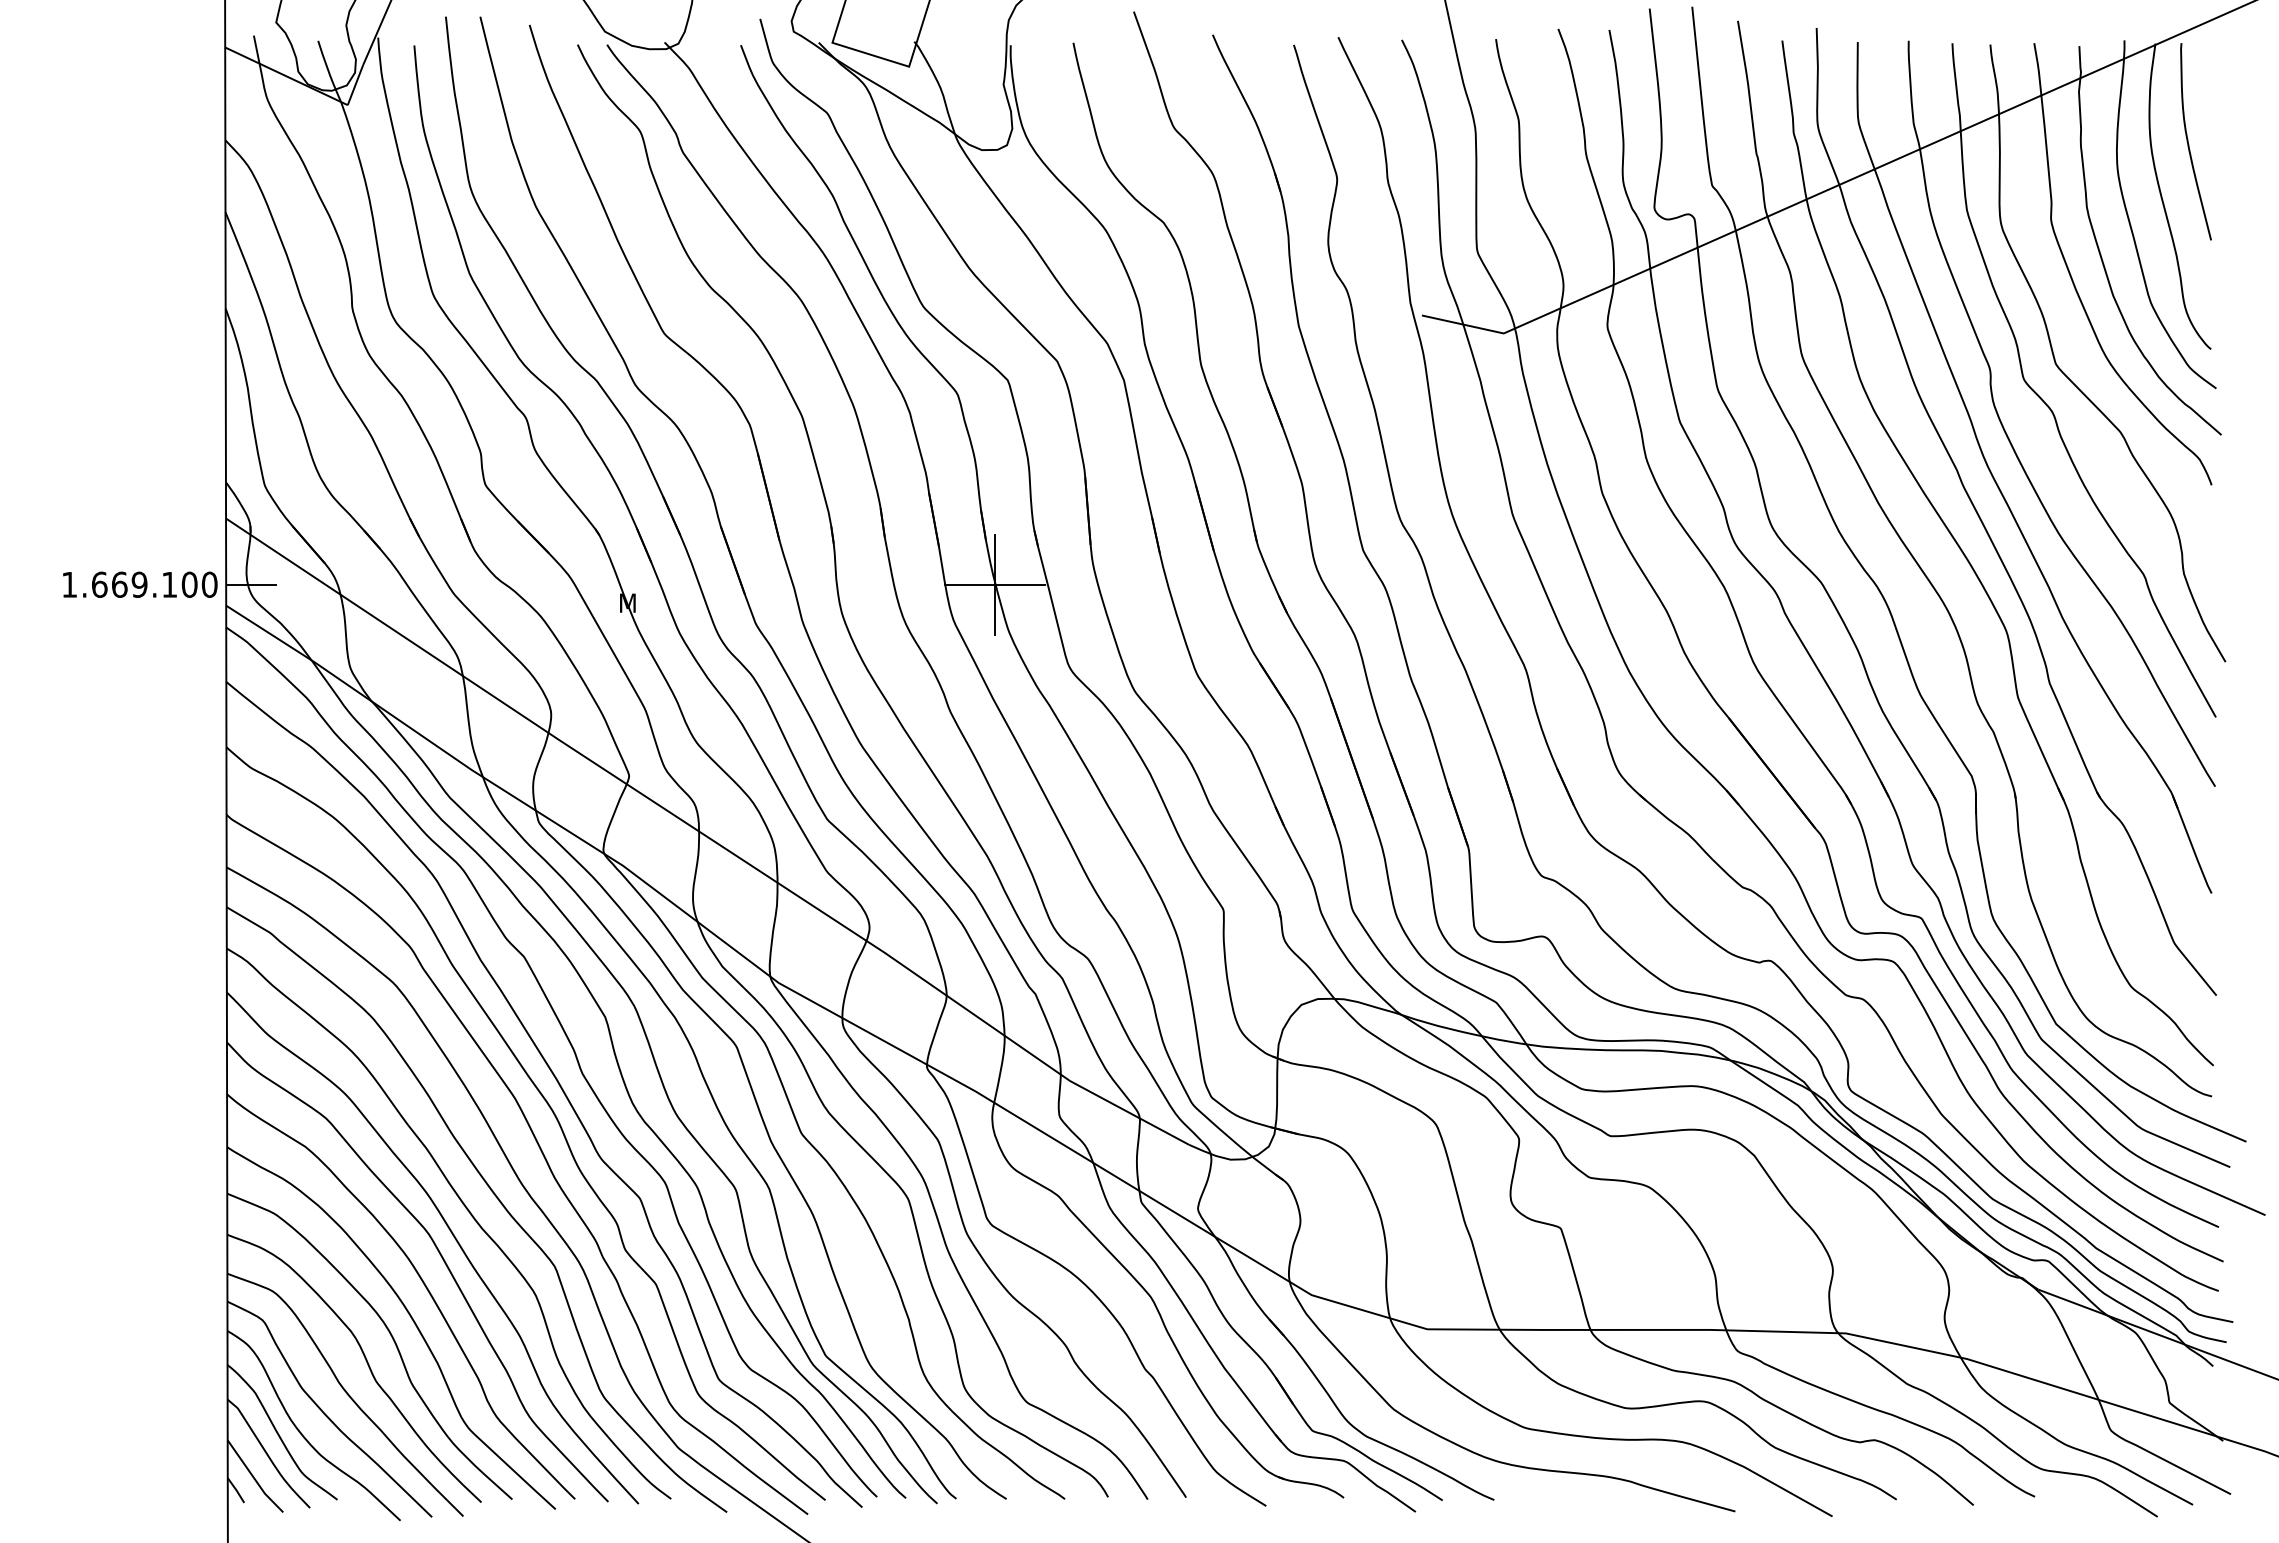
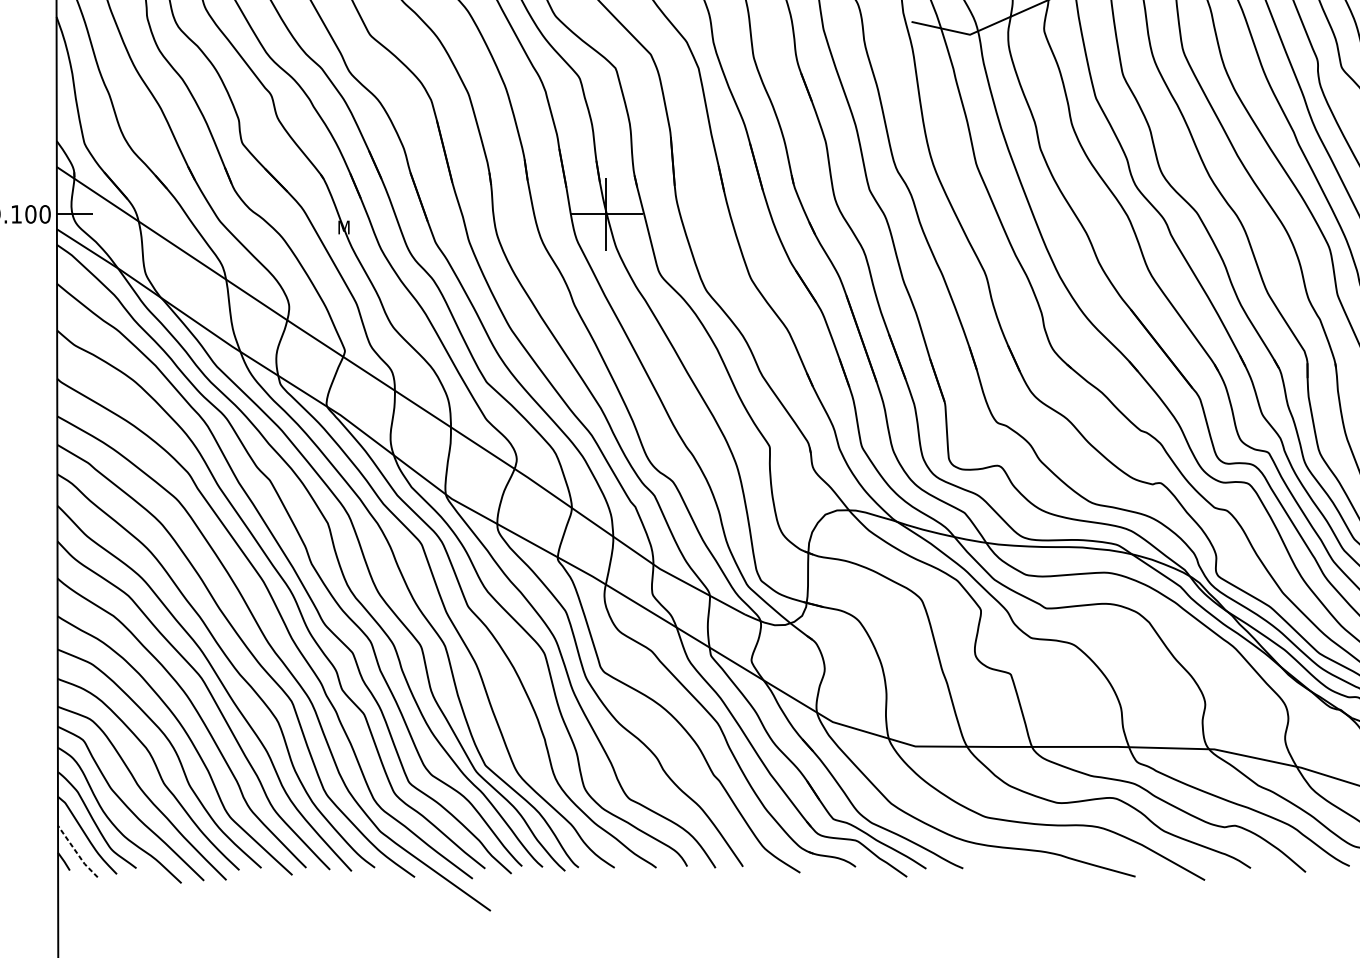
line: (254, 1478) -> (77, 853), solid -> dashed

